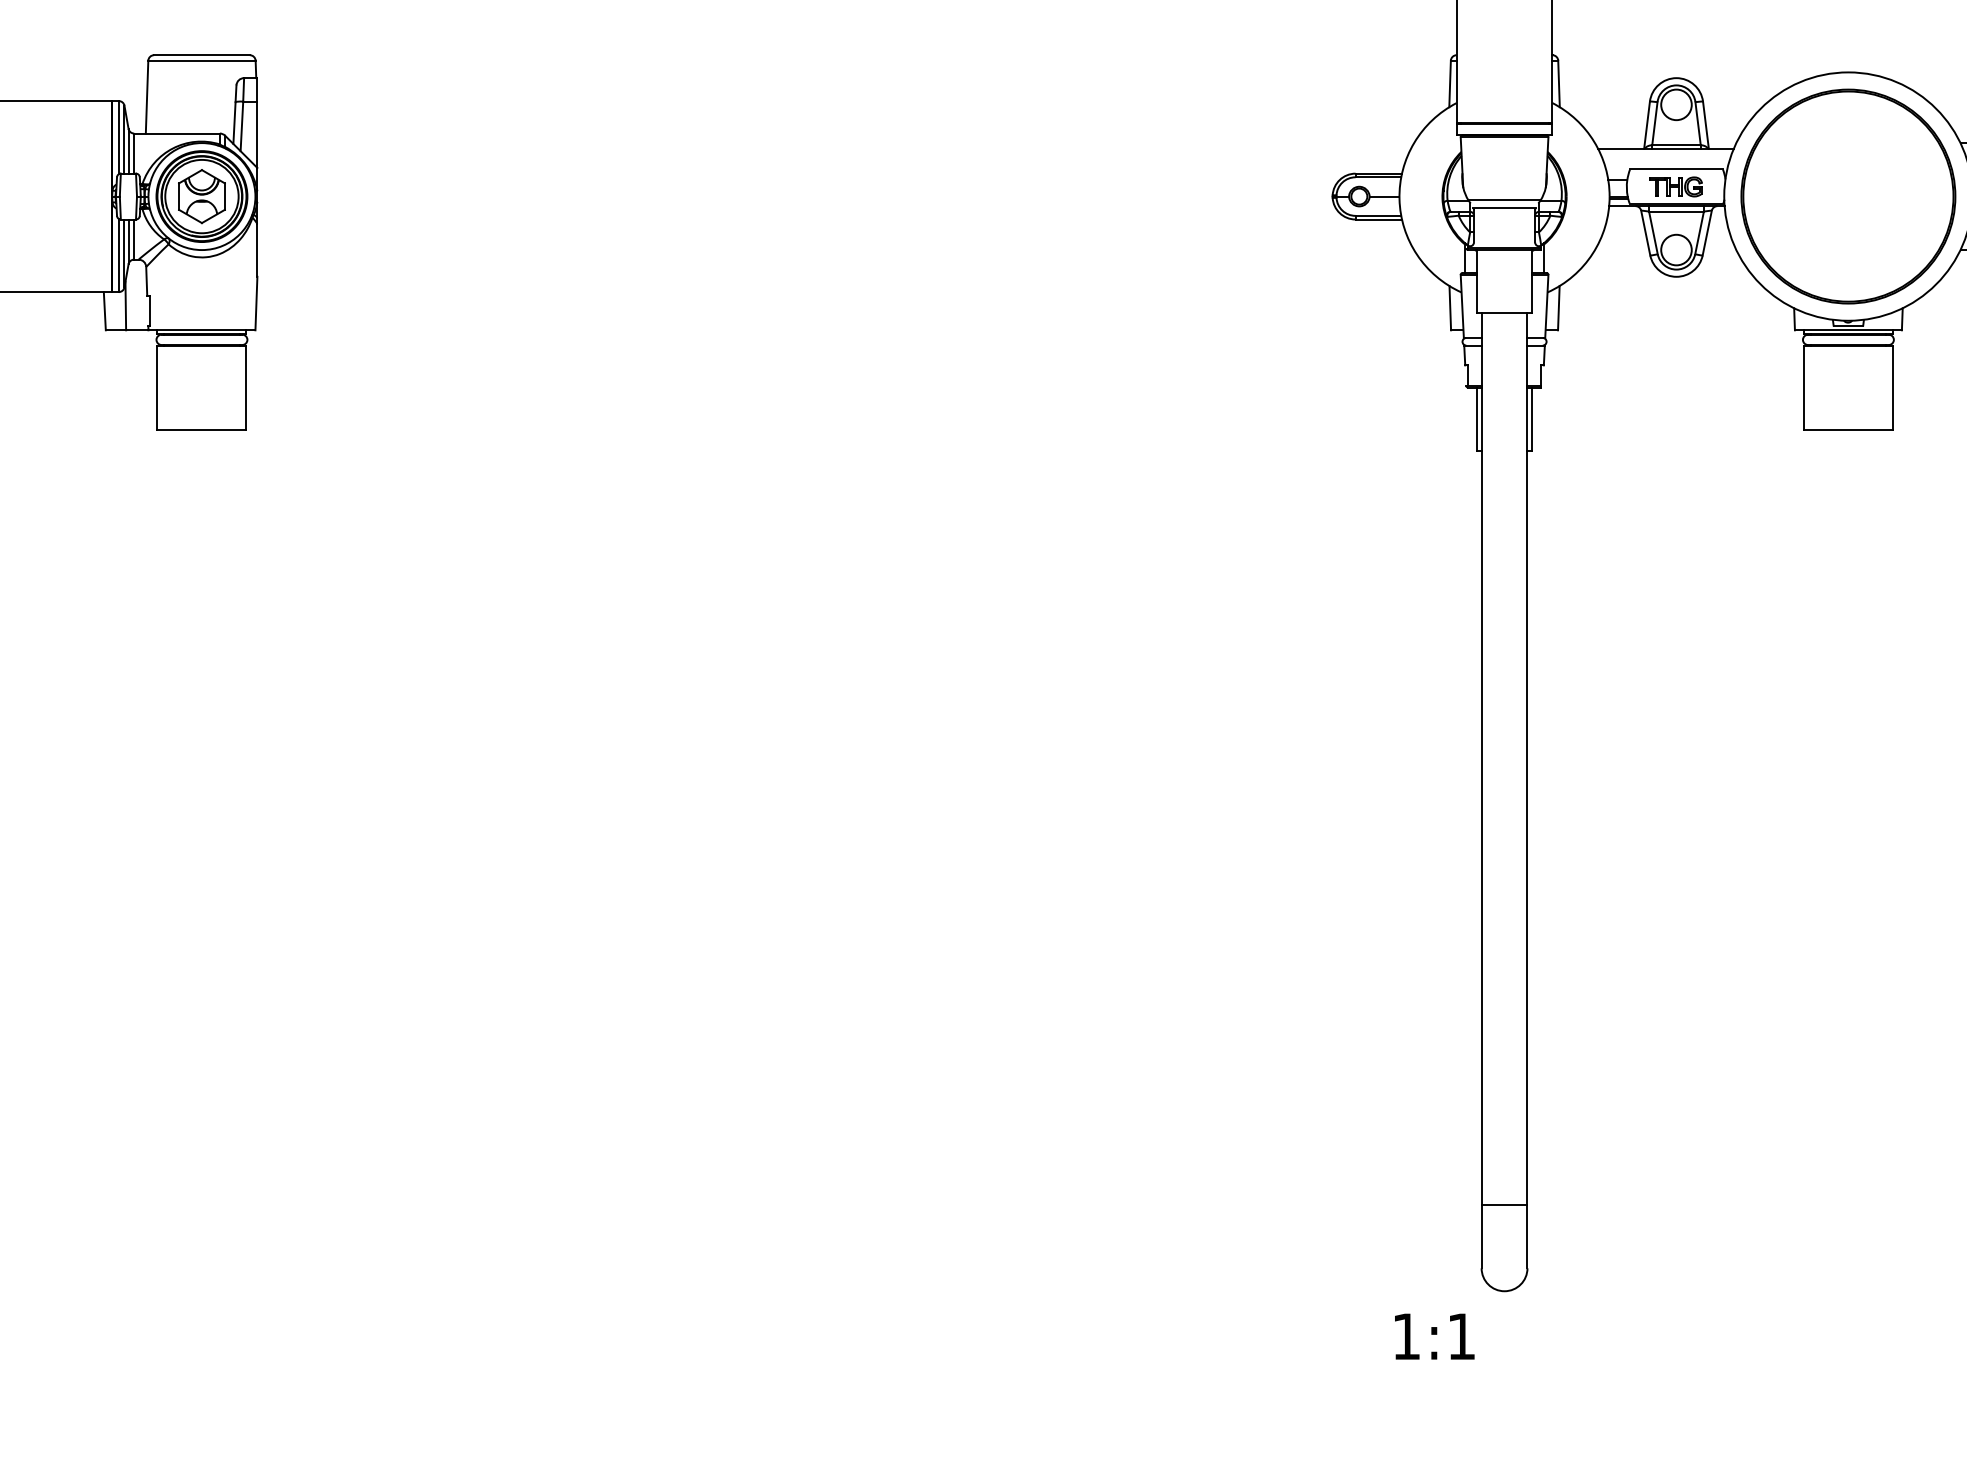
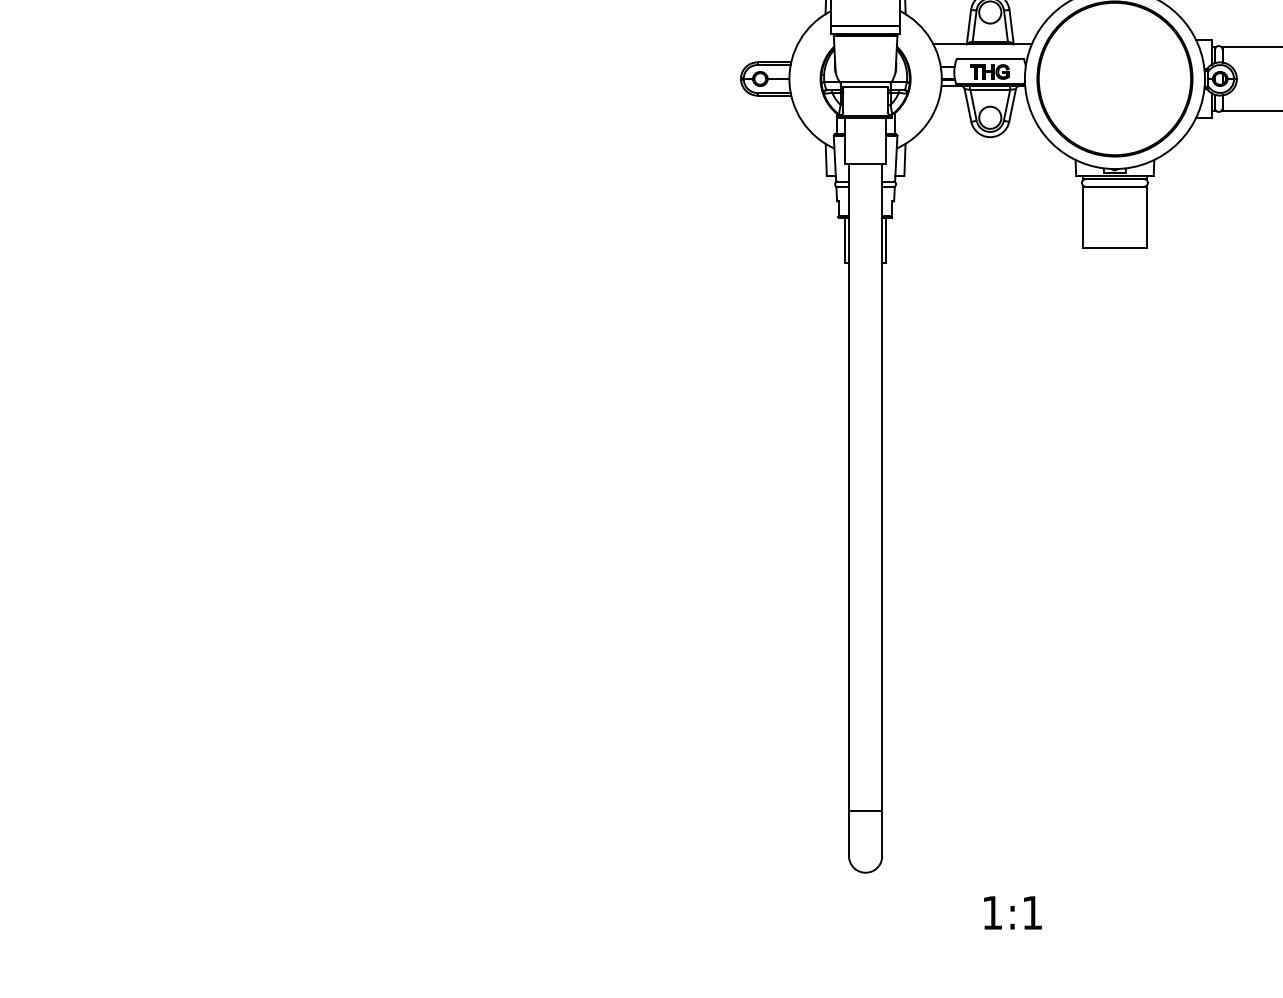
text: (1434, 1336) -> (1012, 912), moved

